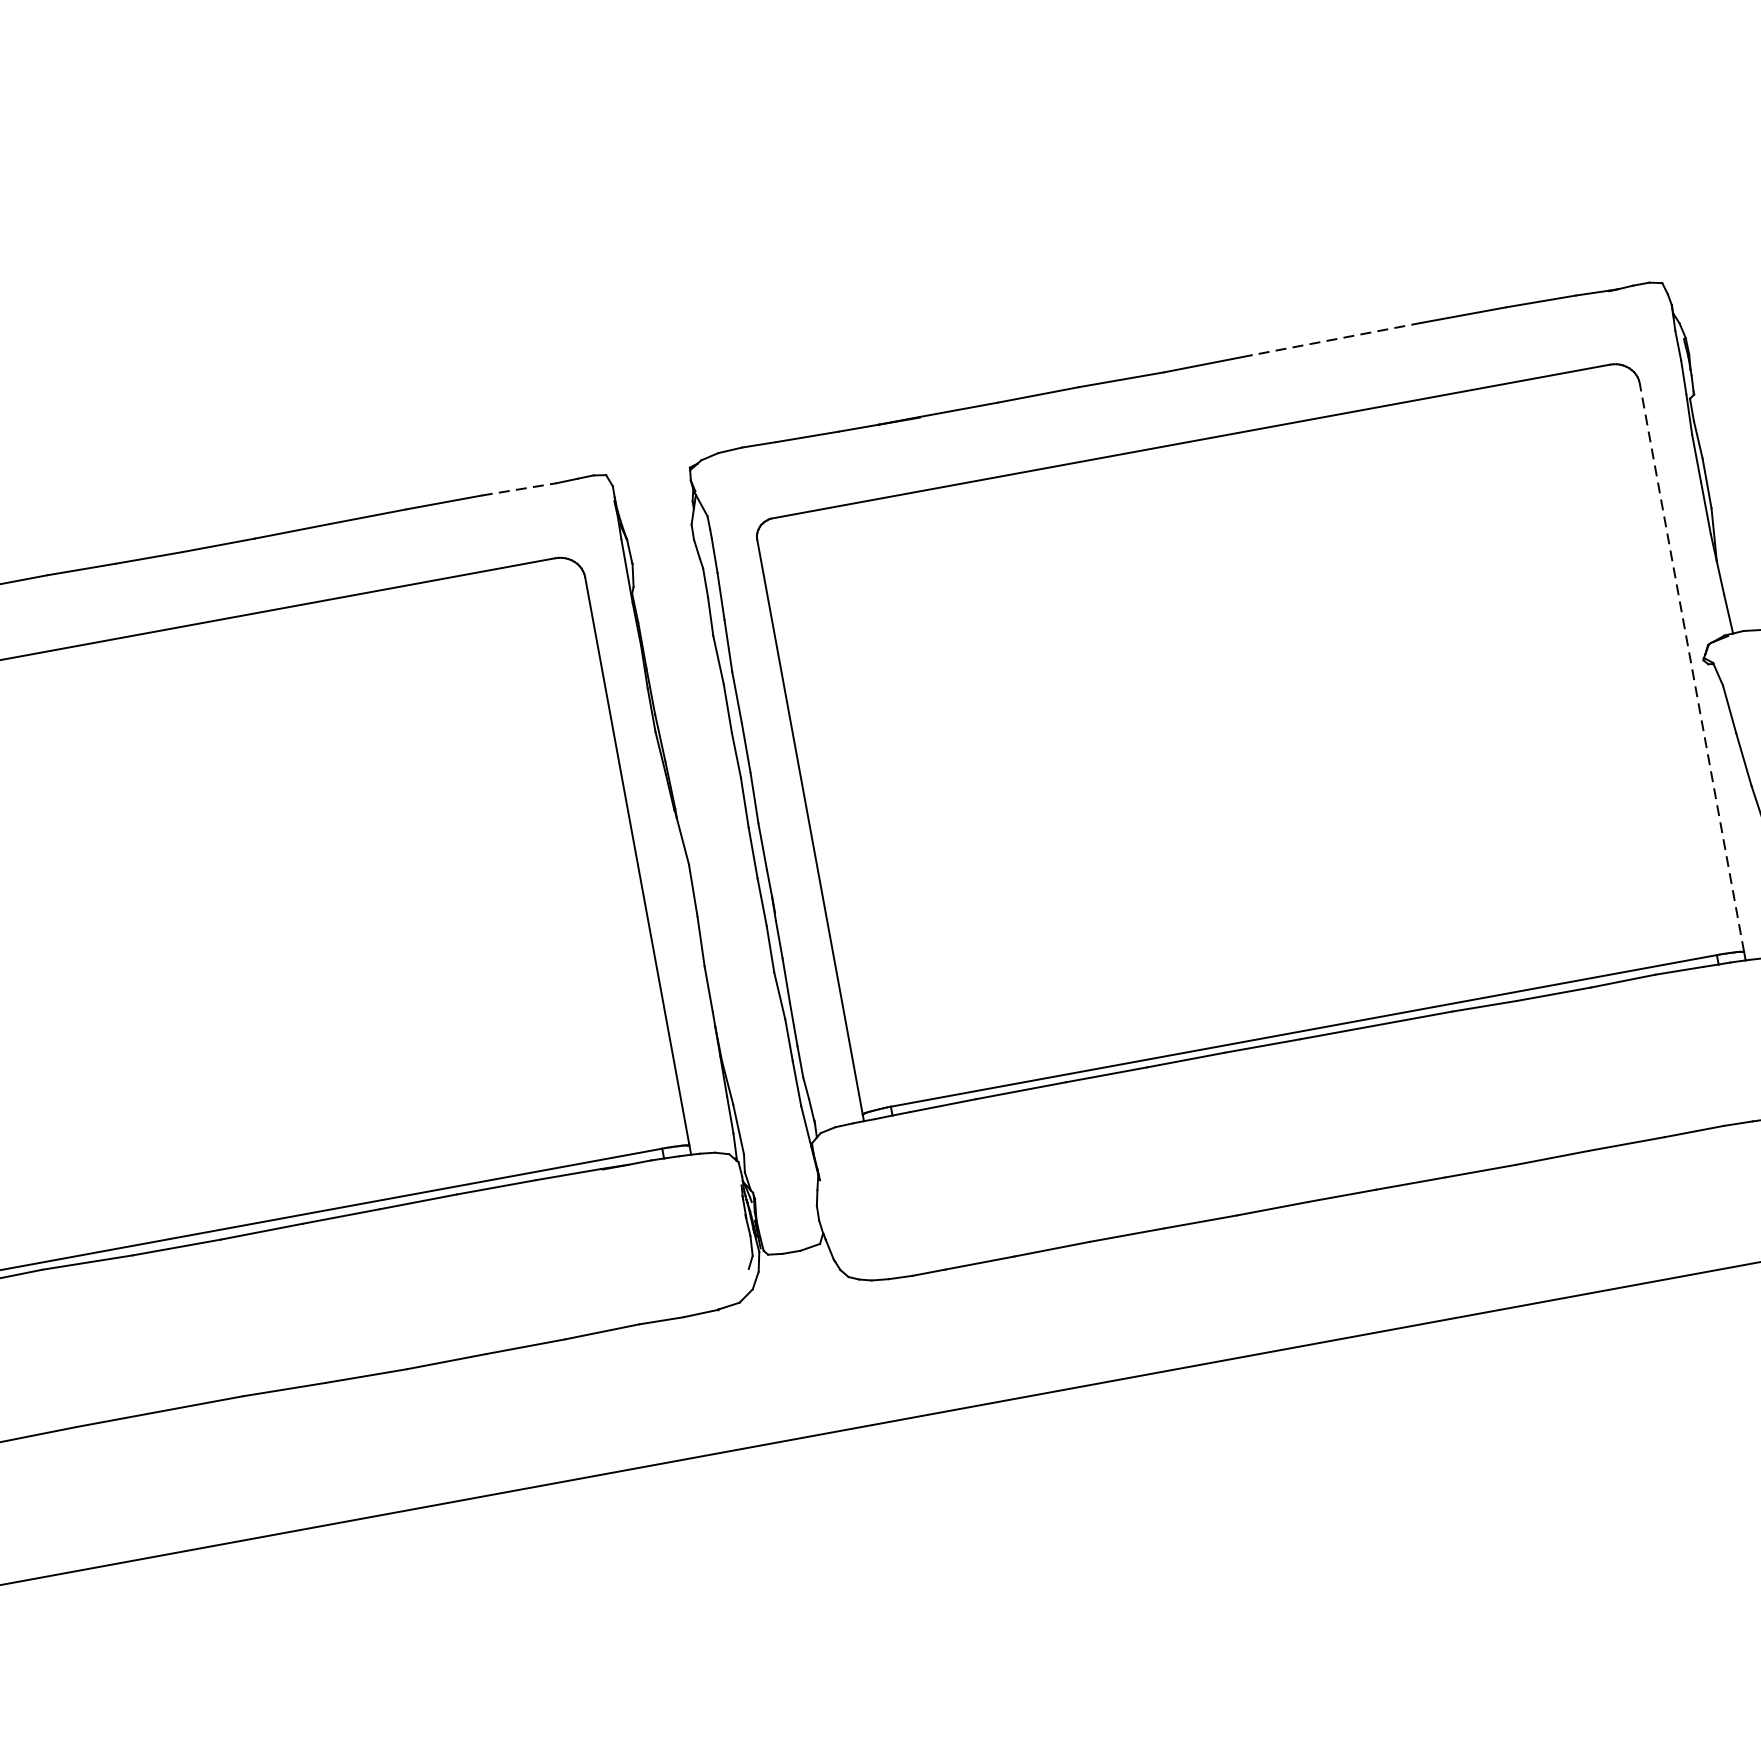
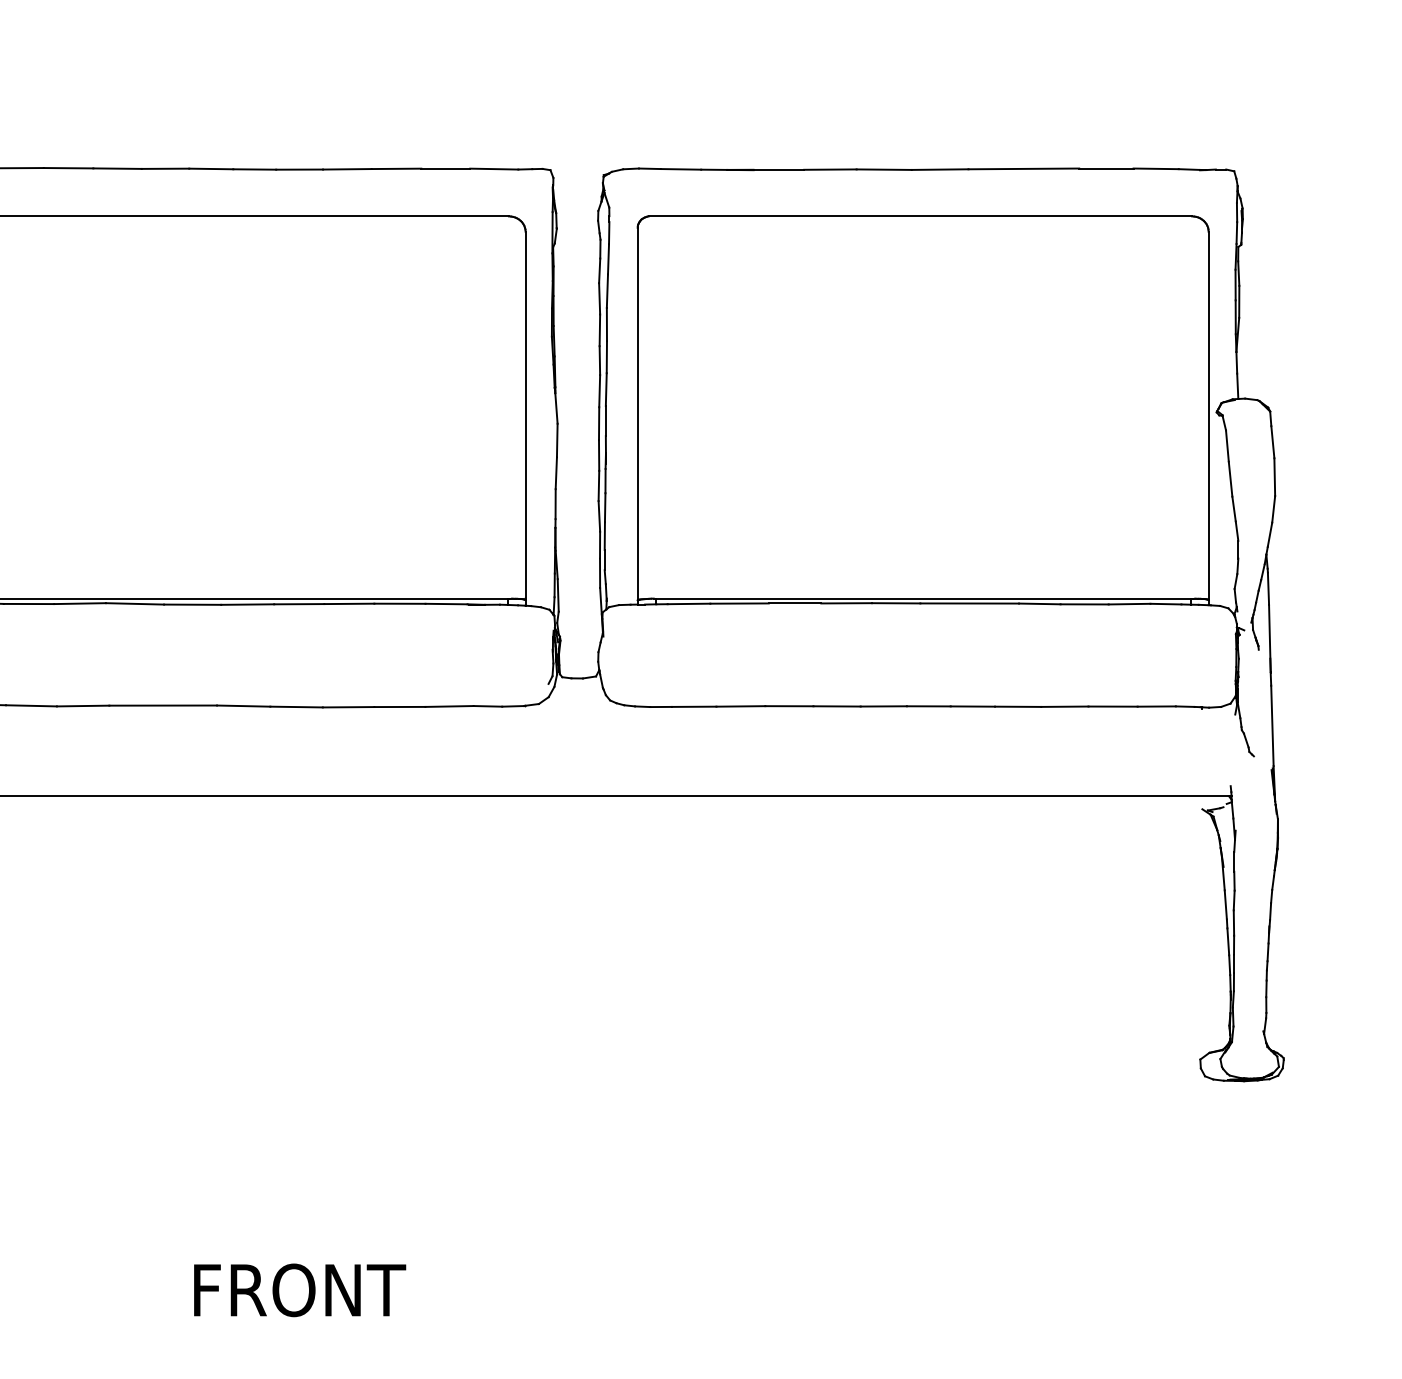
line: (1336, 338) -> (1023, 168), dashed -> solid
line: (519, 489) -> (494, 169), dashed -> solid
line: (1691, 667) -> (1208, 415), dashed -> solid

